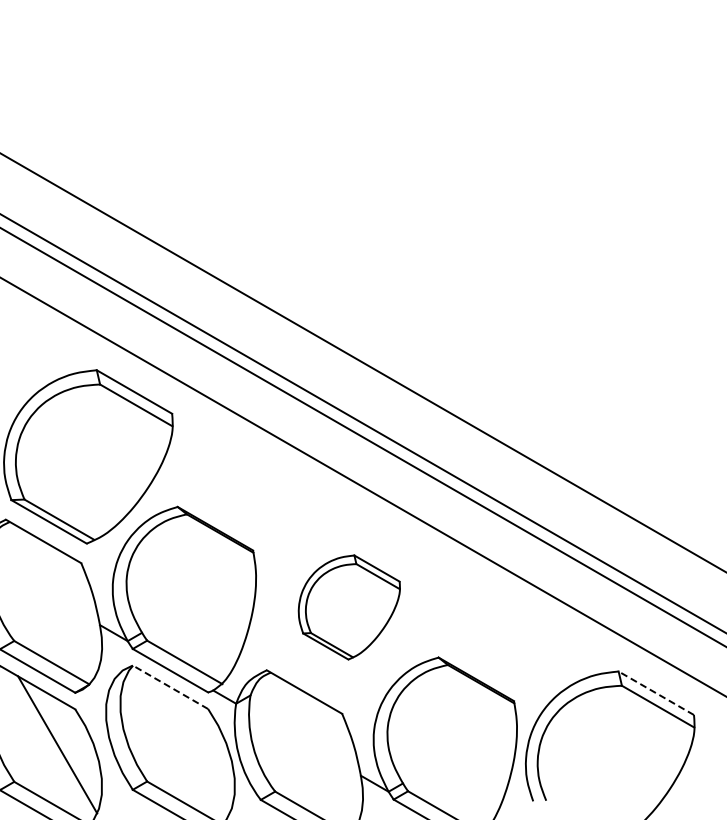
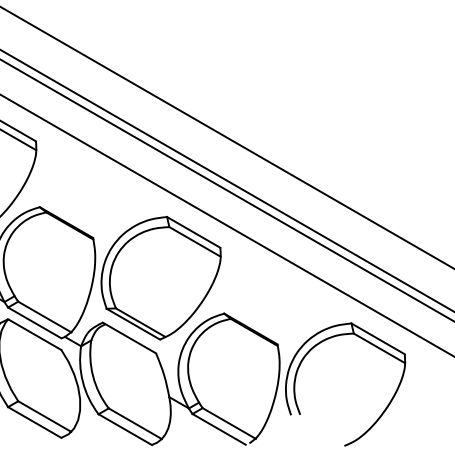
part: (349, 607) -> (161, 278), size x1.67
line: (170, 687) -> (34, 334), dashed -> solid
line: (656, 693) -> (378, 339), dashed -> solid

